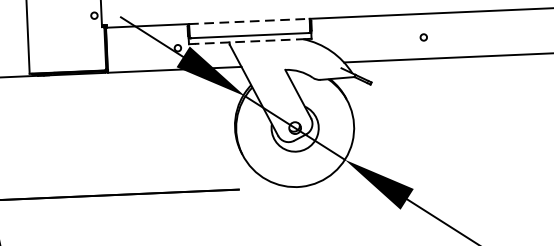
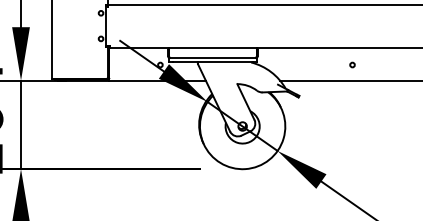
line: (248, 20) -> (212, 47), dashed -> solid
circle: (423, 36) -> (352, 64), moved
line: (249, 41) -> (212, 62), dashed -> solid

